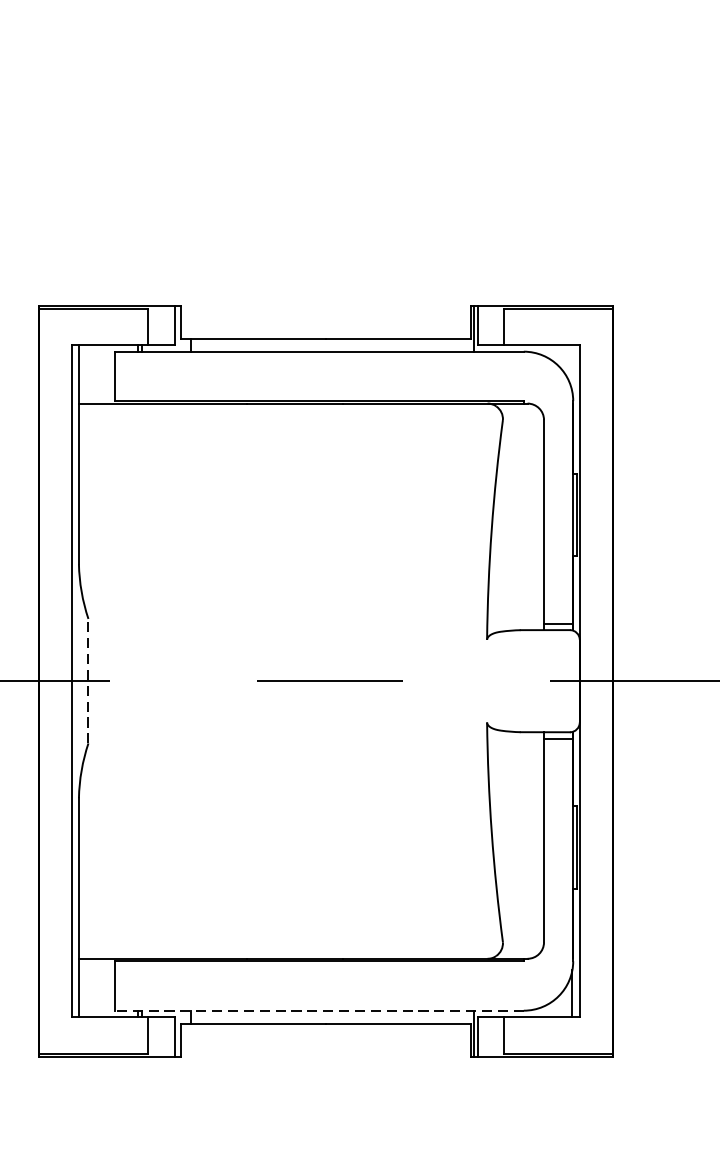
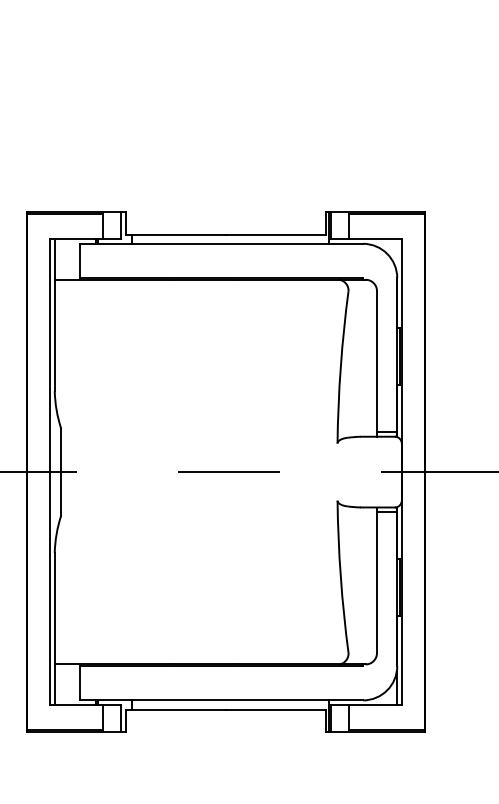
line: (88, 680) -> (61, 471), dashed -> solid
line: (319, 1010) -> (221, 700), dashed -> solid

